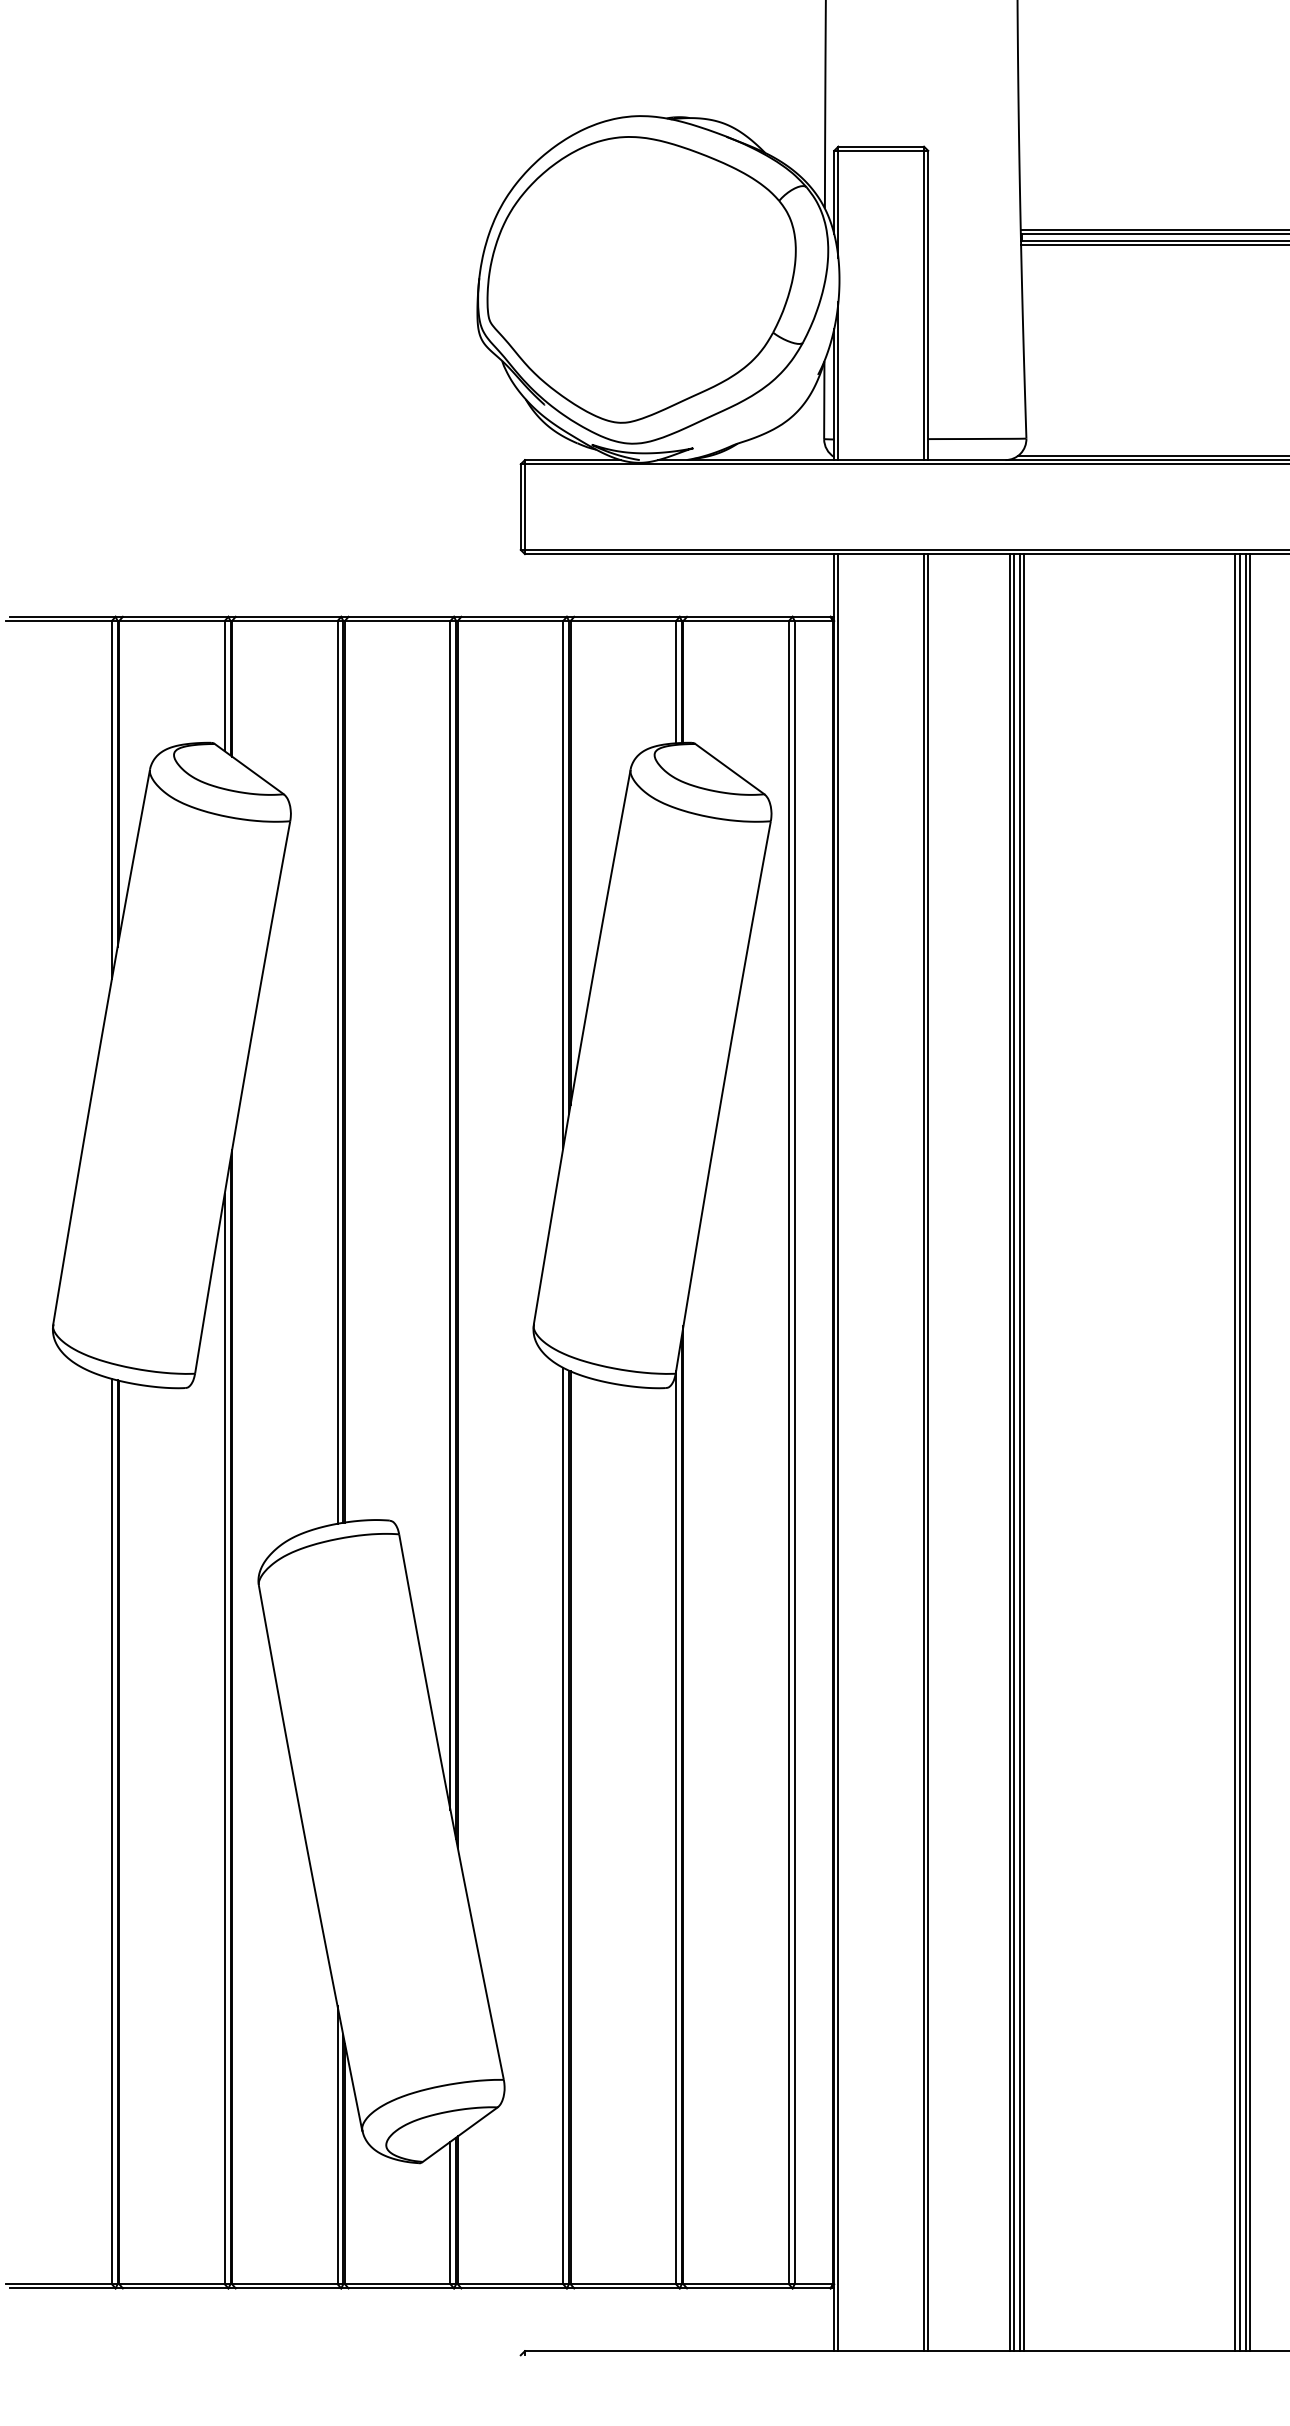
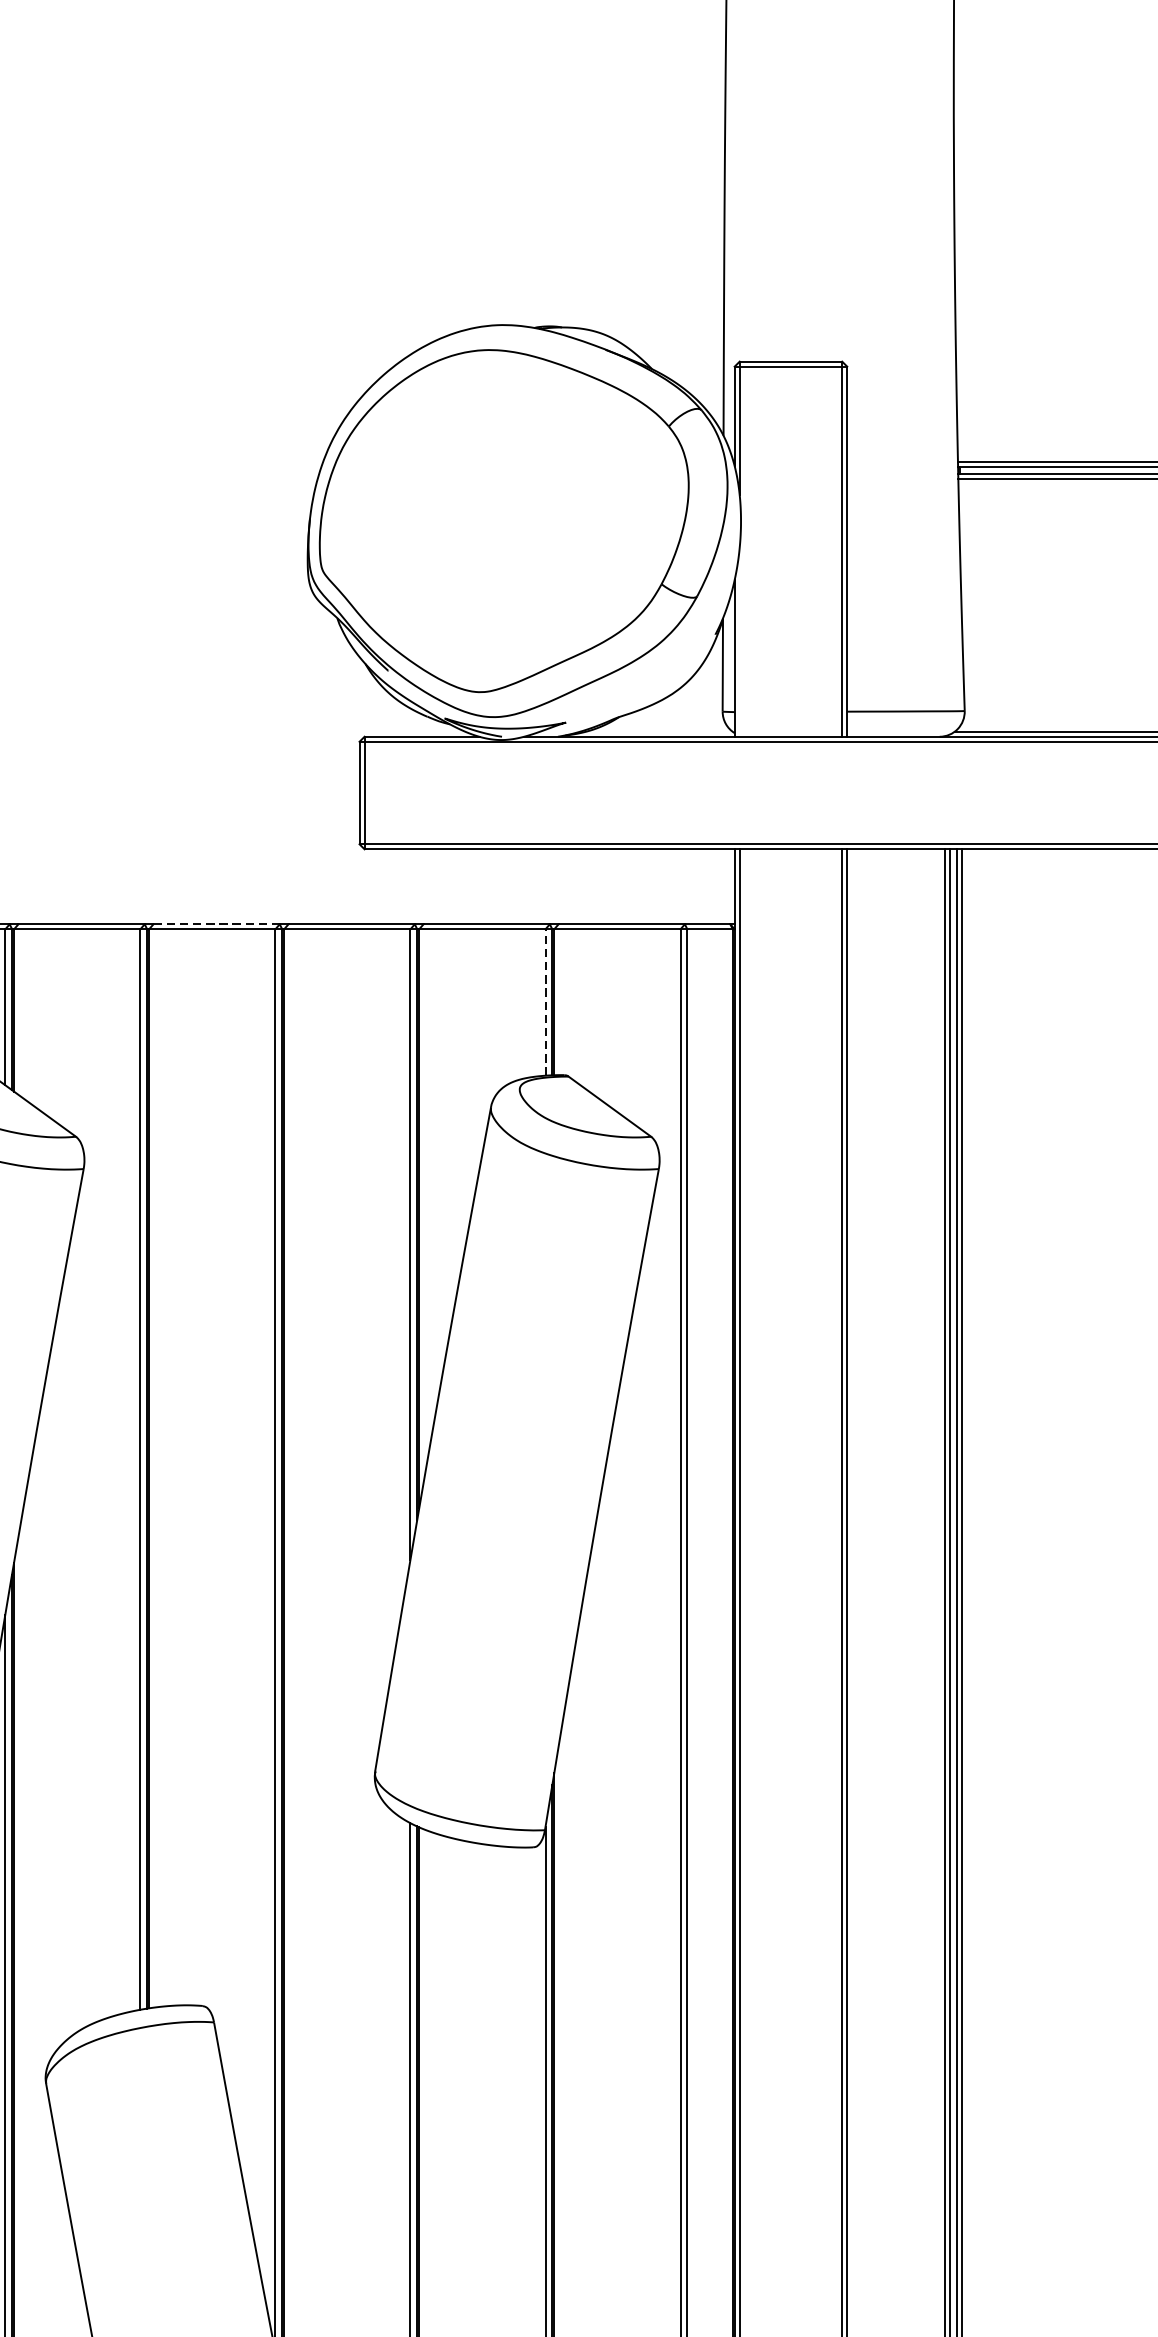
line: (838, 381) -> (739, 642), removed
line: (401, 616) -> (216, 923), solid -> dashed
line: (676, 681) -> (545, 1001), solid -> dashed

